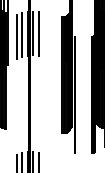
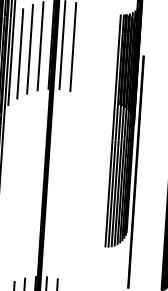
line: (12, 39) -> (20, 54), added

